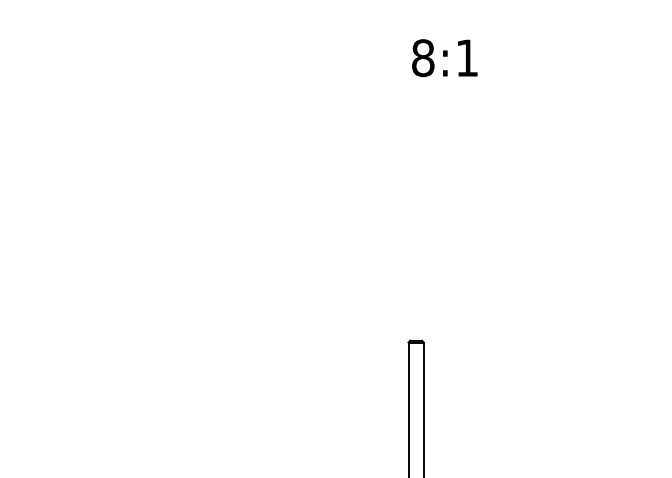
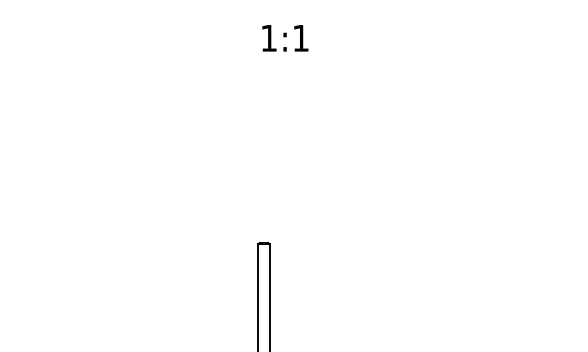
text: (423, 56) -> (269, 37), 8:1 -> 1:1

